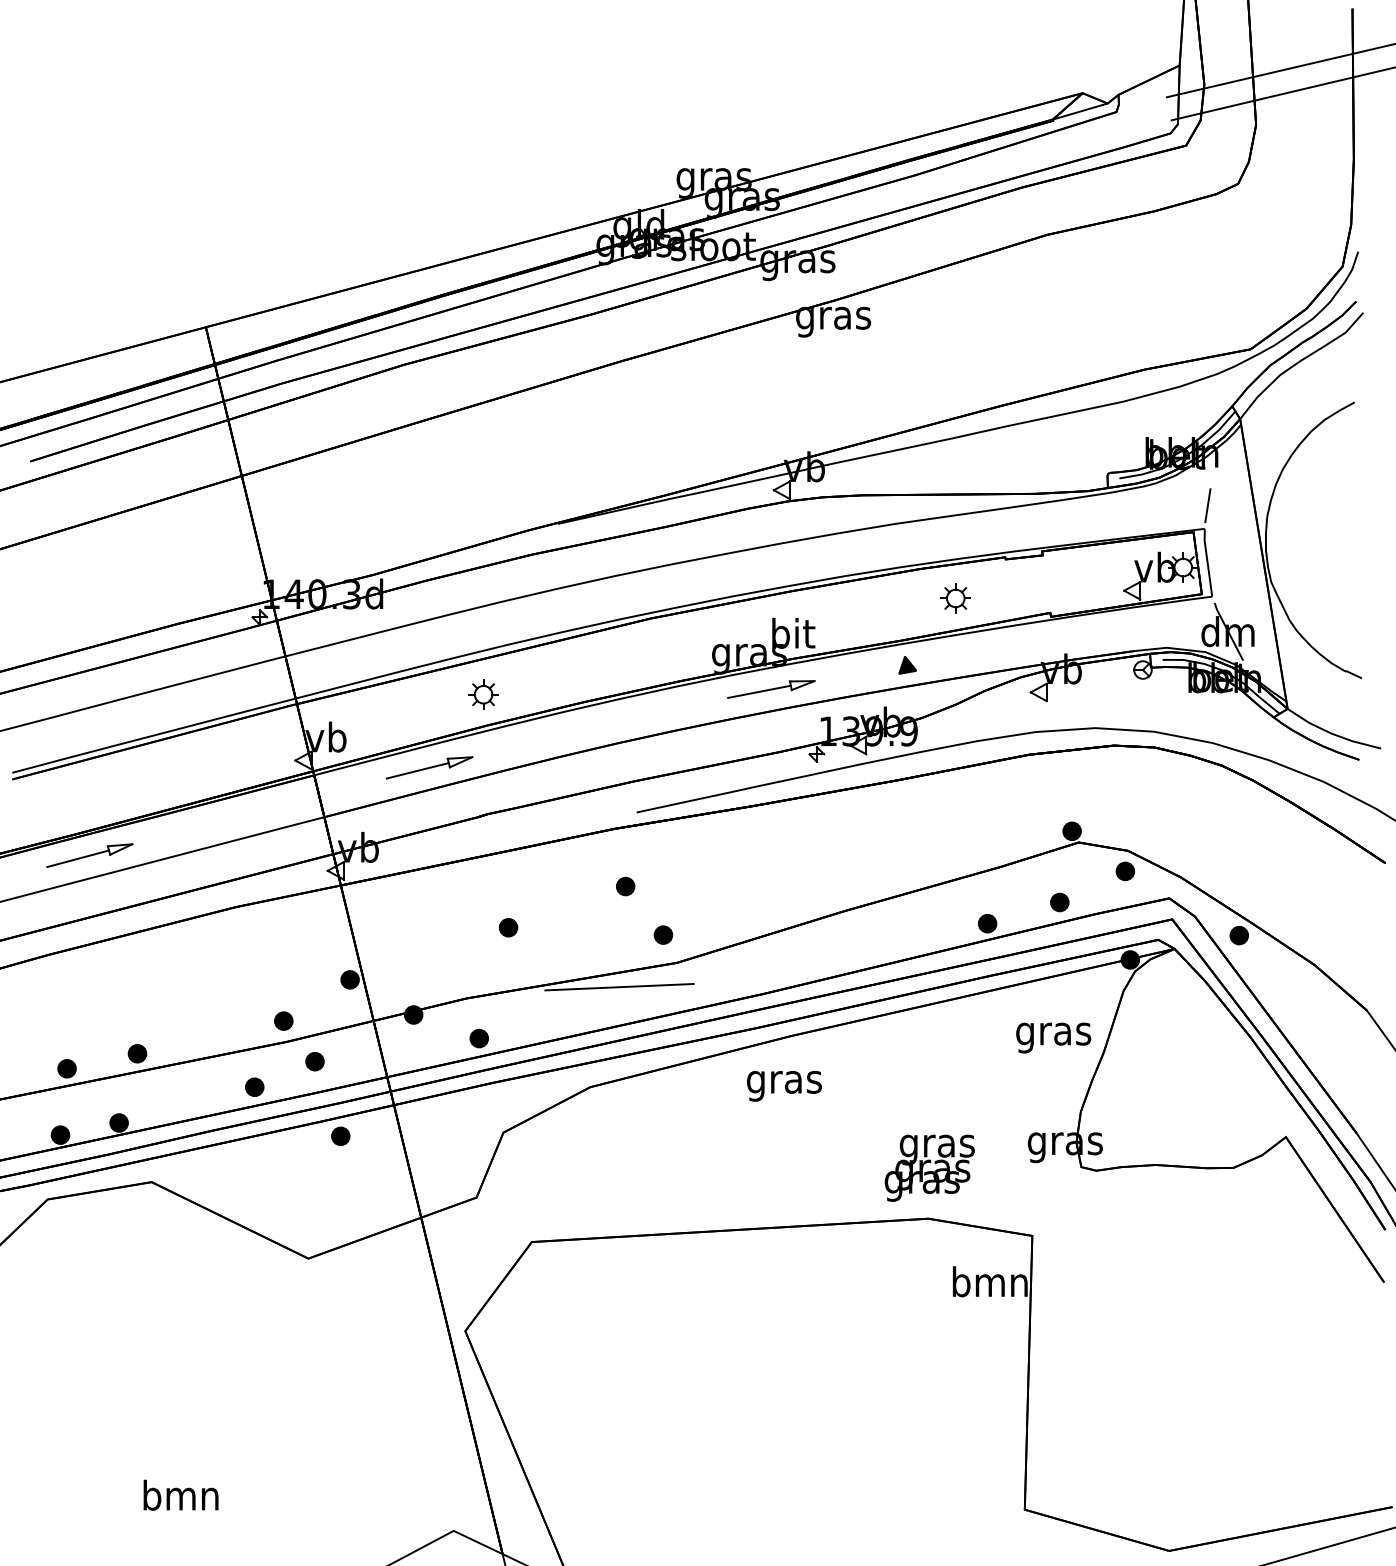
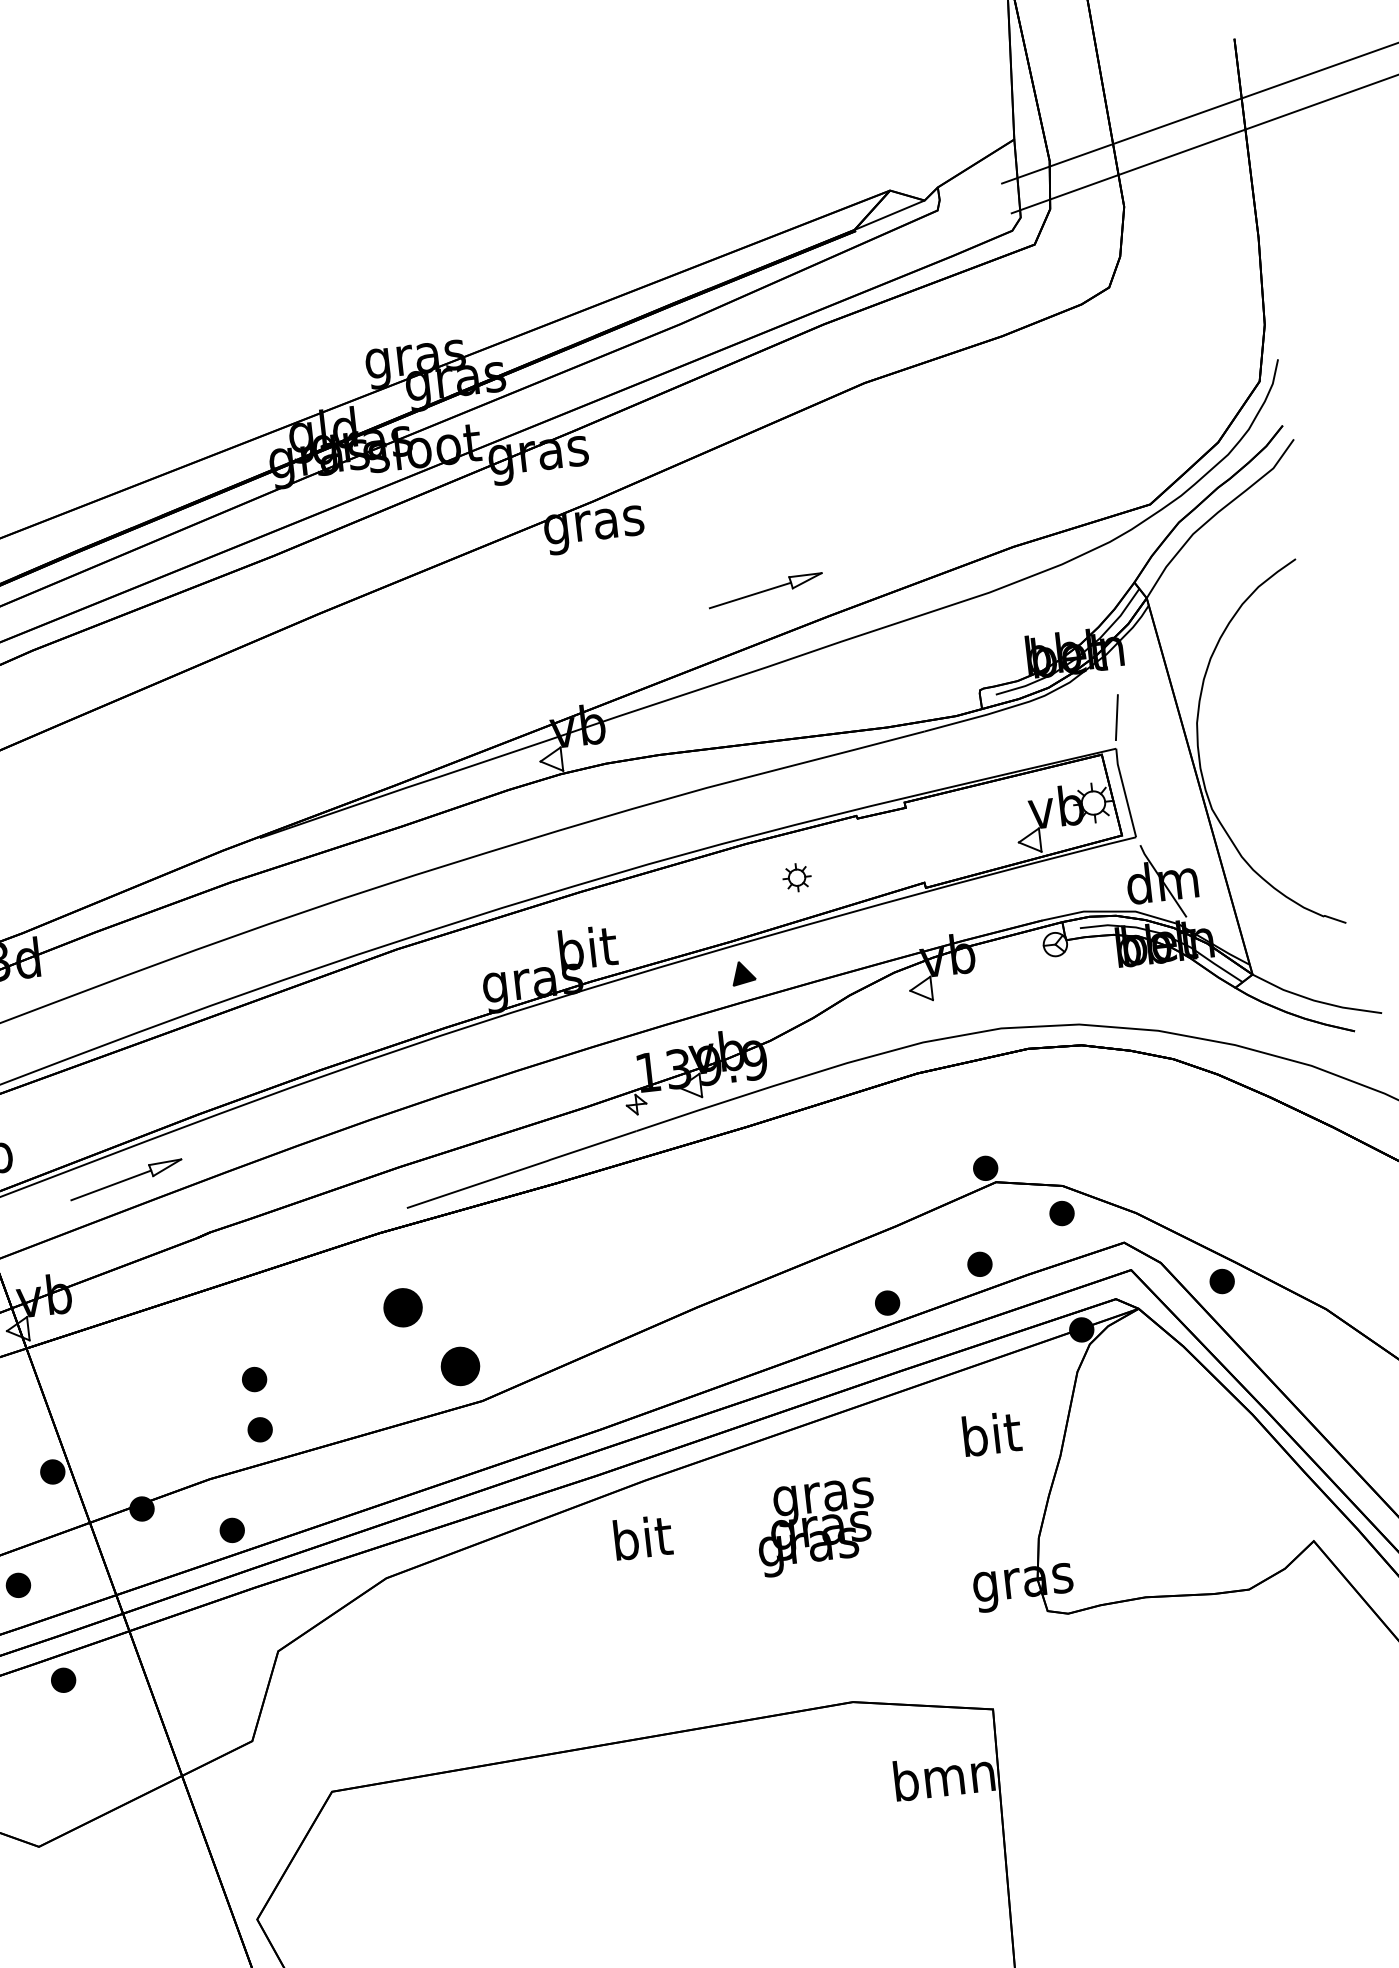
part: (955, 598) -> (796, 877), size x0.7
part: (771, 689) -> (765, 590), moved
part: (483, 694) -> (186, 1074), removed
part: (625, 886) -> (403, 1307), size x1.6
part: (663, 934) -> (460, 1365), size x1.6
part: (508, 965) -> (260, 1429), added
line: (619, 987) -> (410, 1442), removed
text: (1053, 1033) -> (991, 1438), gras -> bit
text: (784, 1081) -> (642, 1541), gras -> bit
text: (929, 1167) -> (816, 1526), moved

